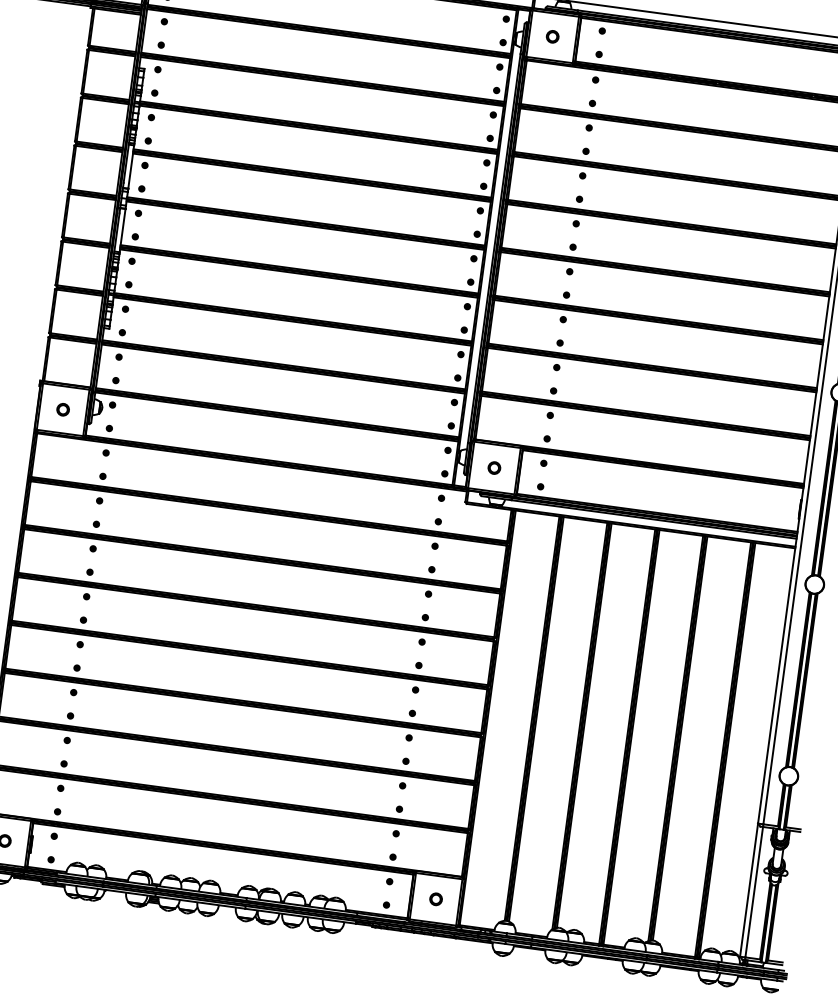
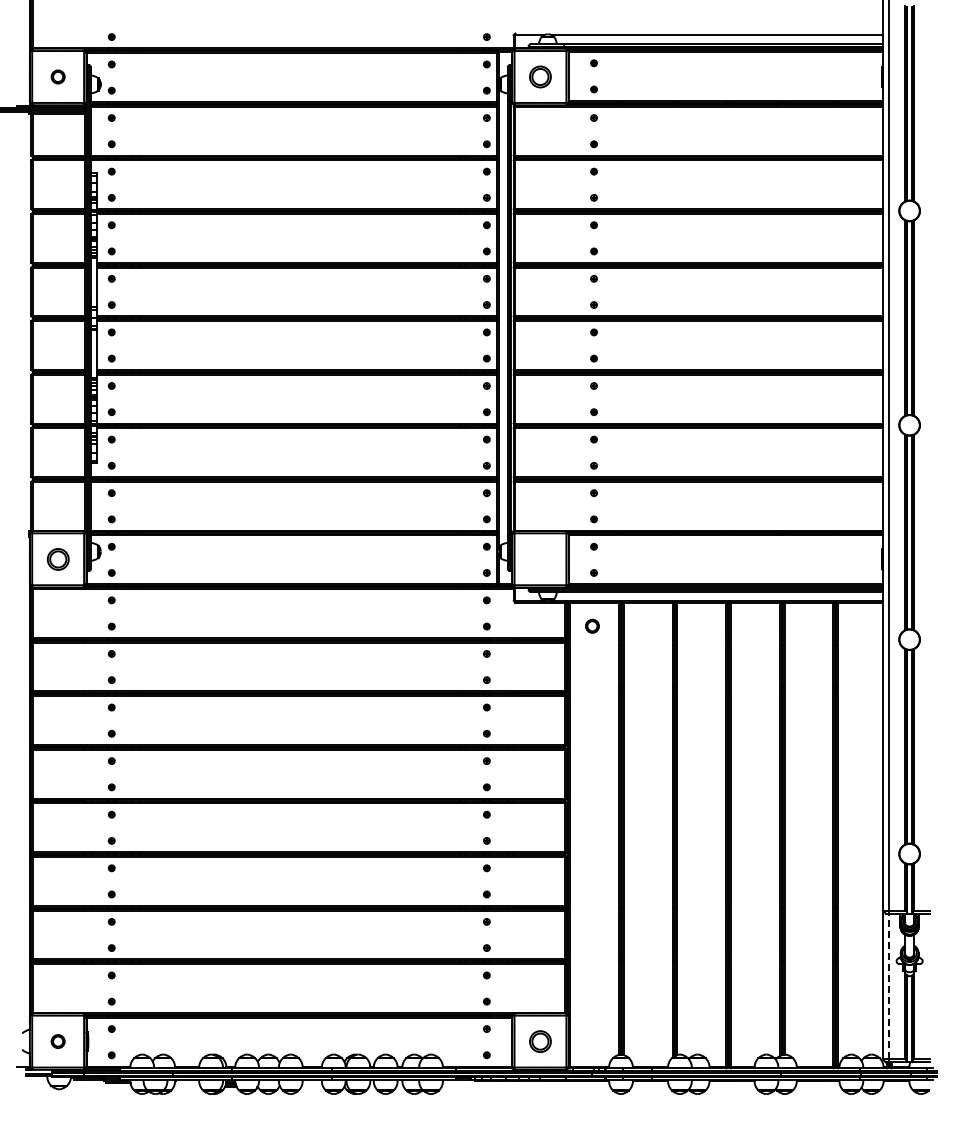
circle: (552, 36) -> (540, 76), size x1.6
circle: (62, 408) -> (57, 558), size x1.6
circle: (494, 467) -> (592, 625), moved
line: (753, 892) -> (888, 986), solid -> dashed
circle: (436, 899) -> (540, 1041), size x1.6

